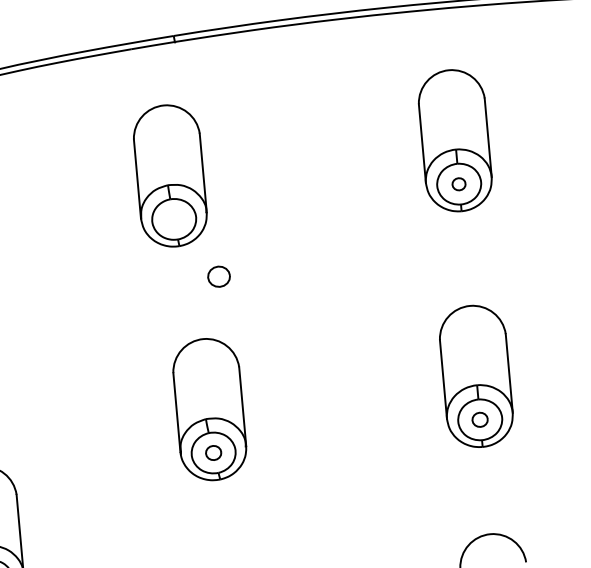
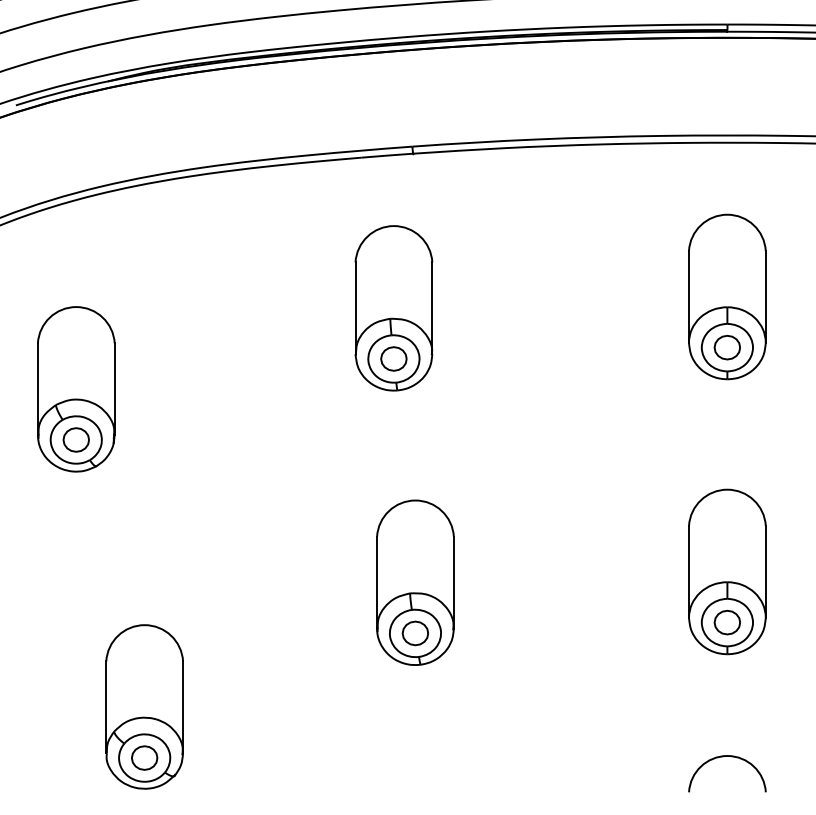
part: (458, 184) -> (726, 347), size x1.67
part: (218, 276) -> (393, 358), moved
part: (479, 419) -> (726, 622), size x1.43
part: (213, 453) -> (415, 633), size x1.43

